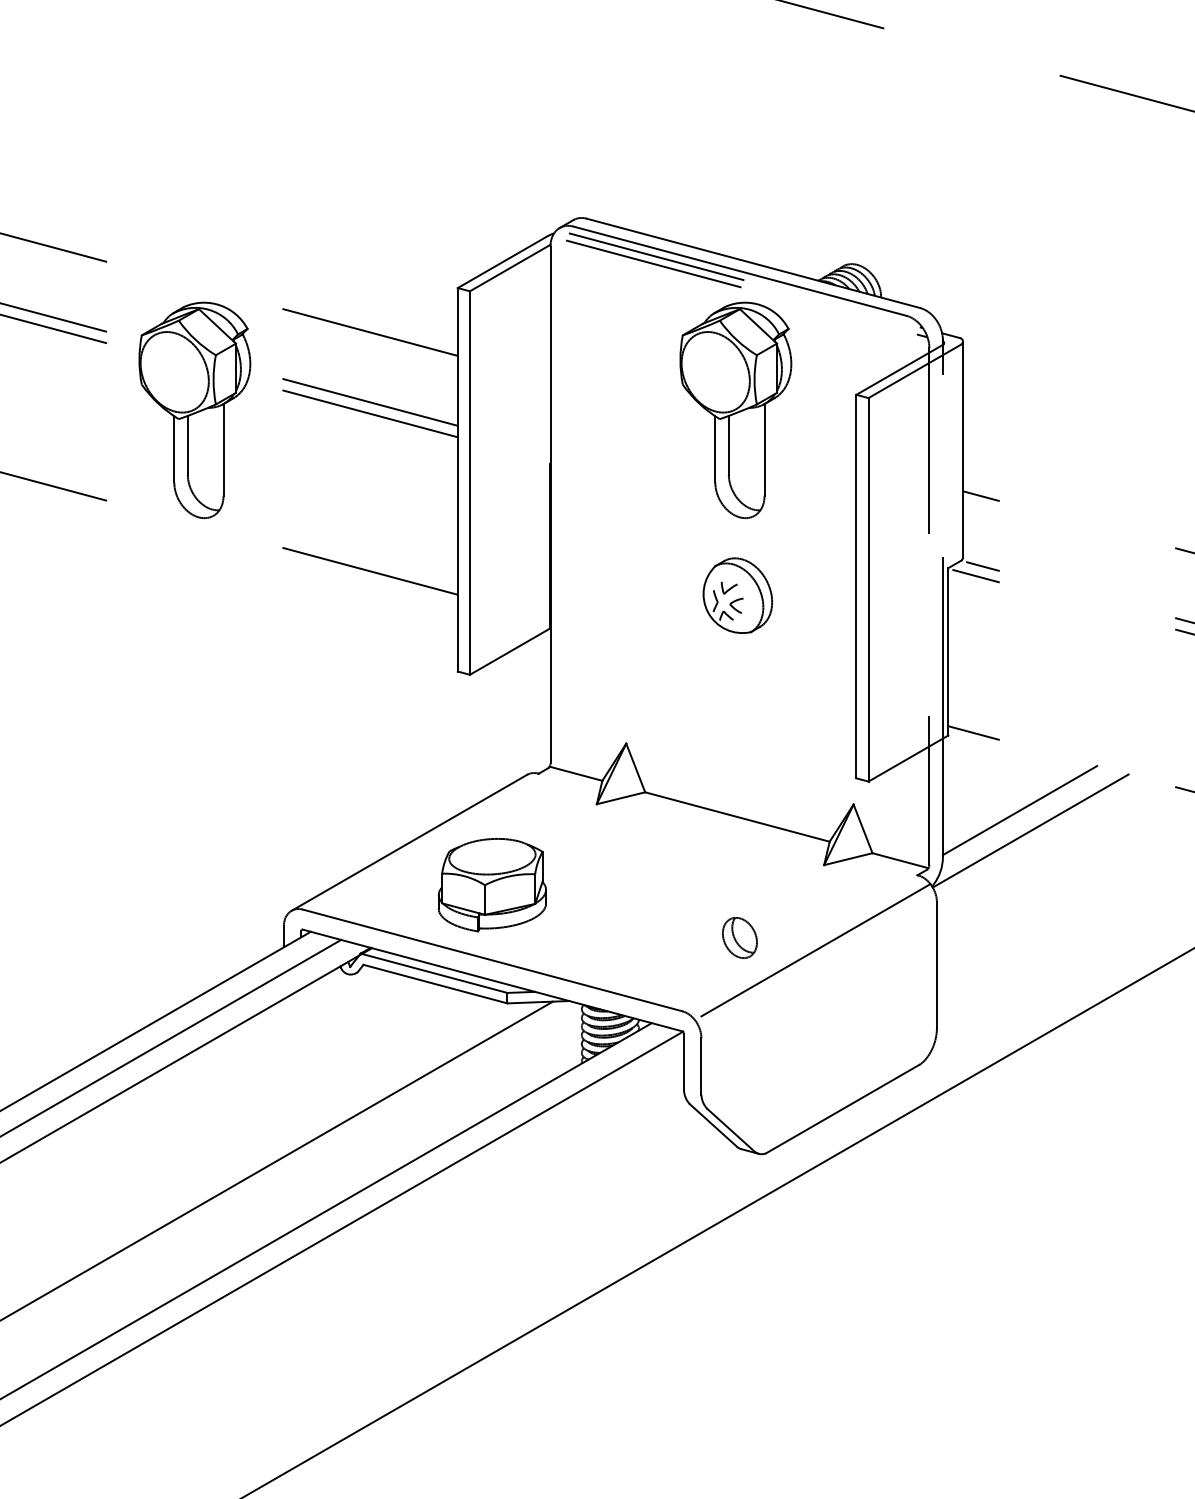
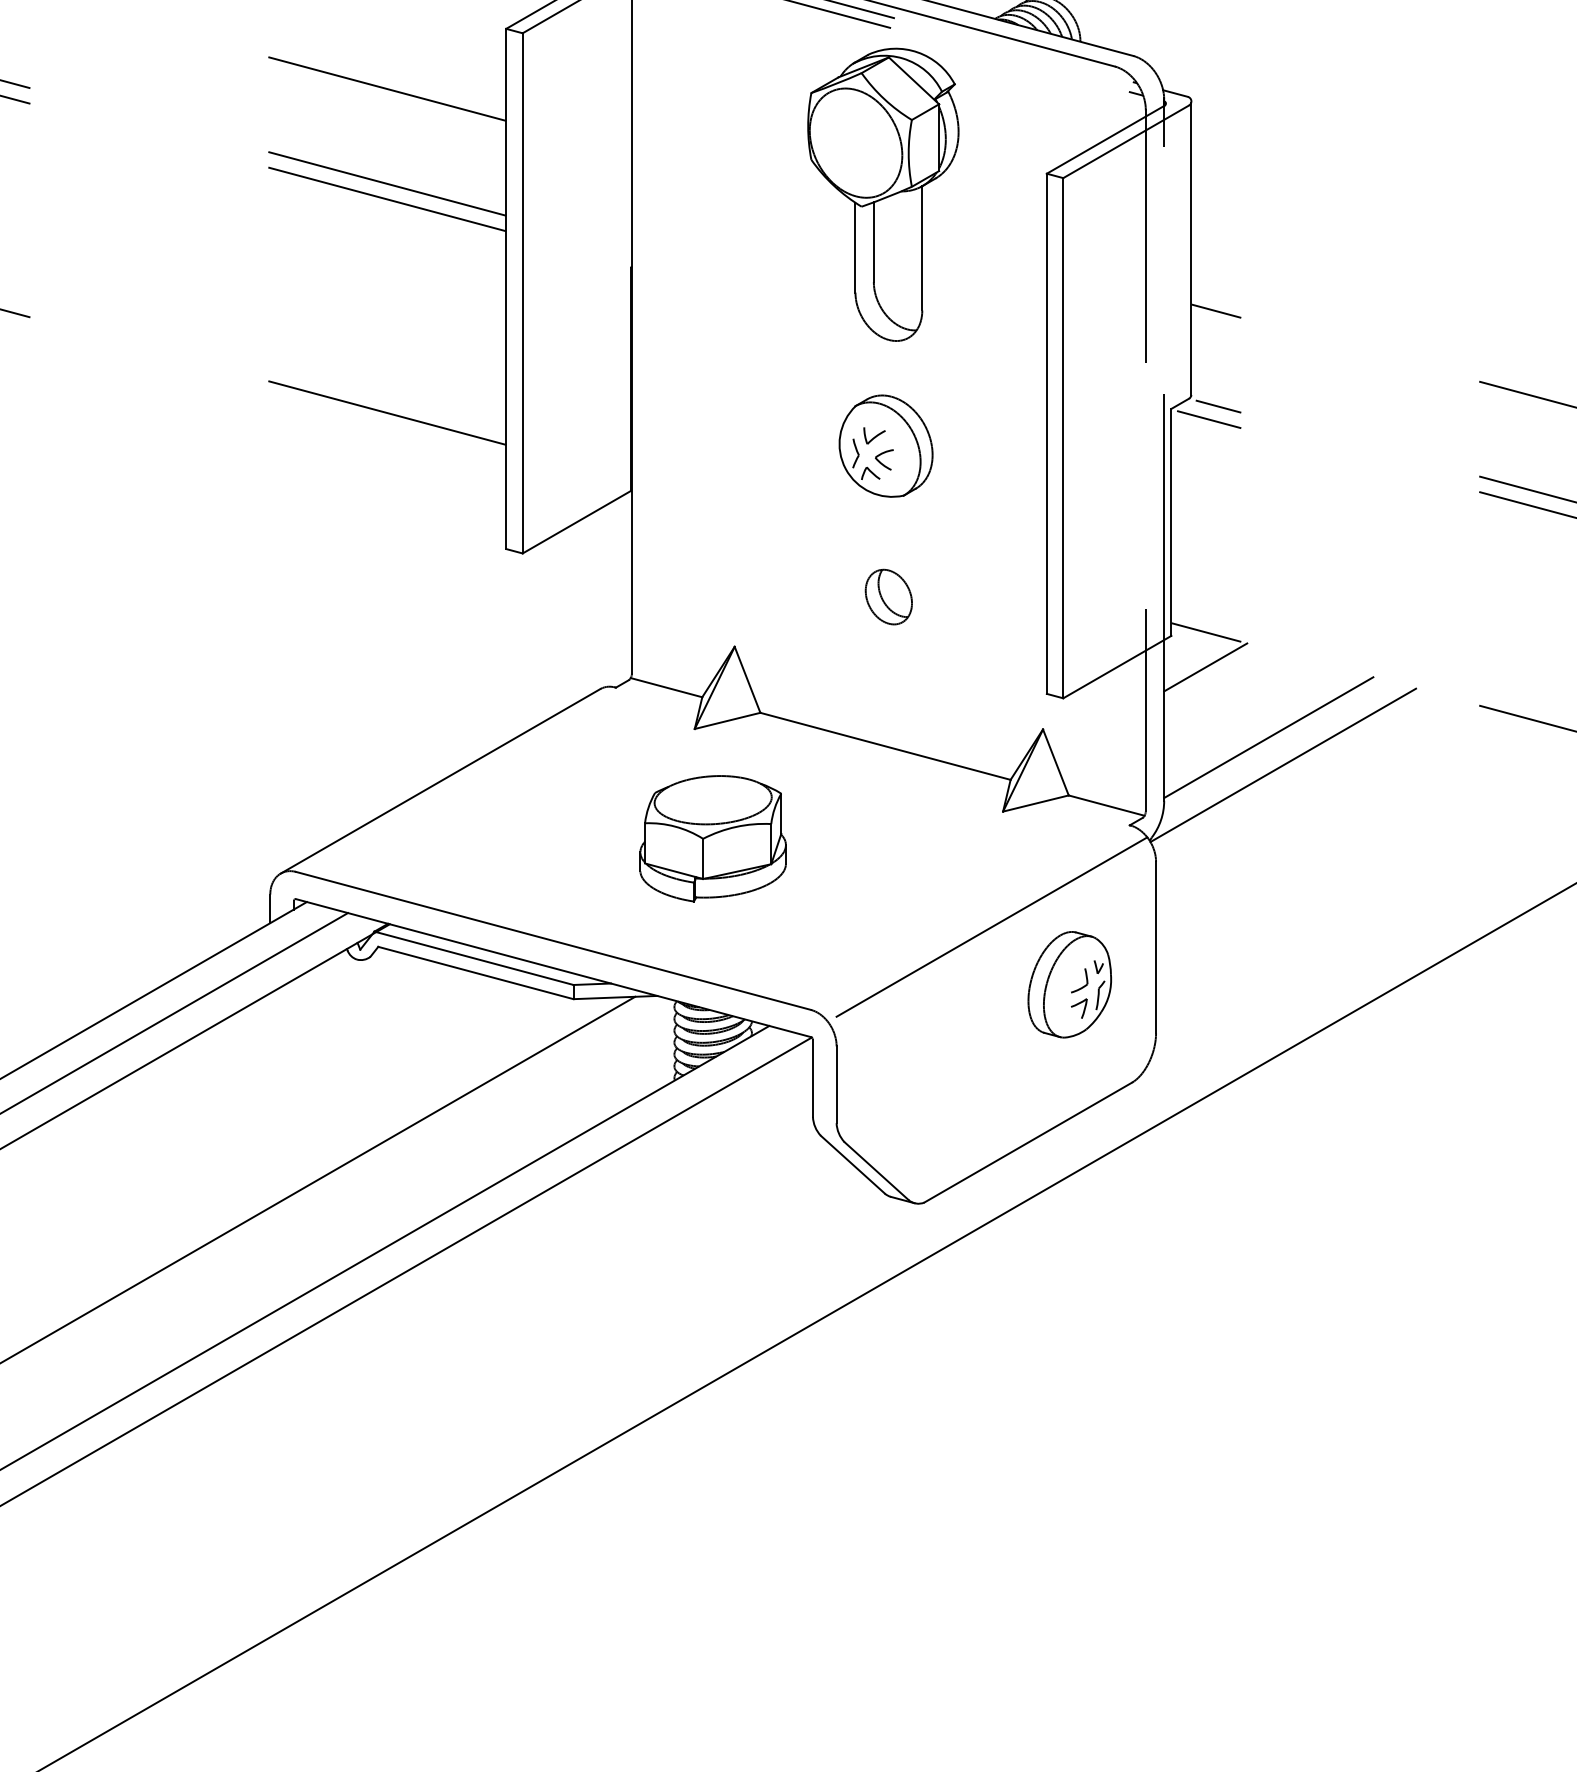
part: (194, 410) -> (149, 194), removed
line: (973, 758) -> (1205, 666), added
part: (491, 885) -> (711, 839), moved
part: (739, 937) -> (888, 596), moved
part: (873, 992) -> (1070, 984), added

